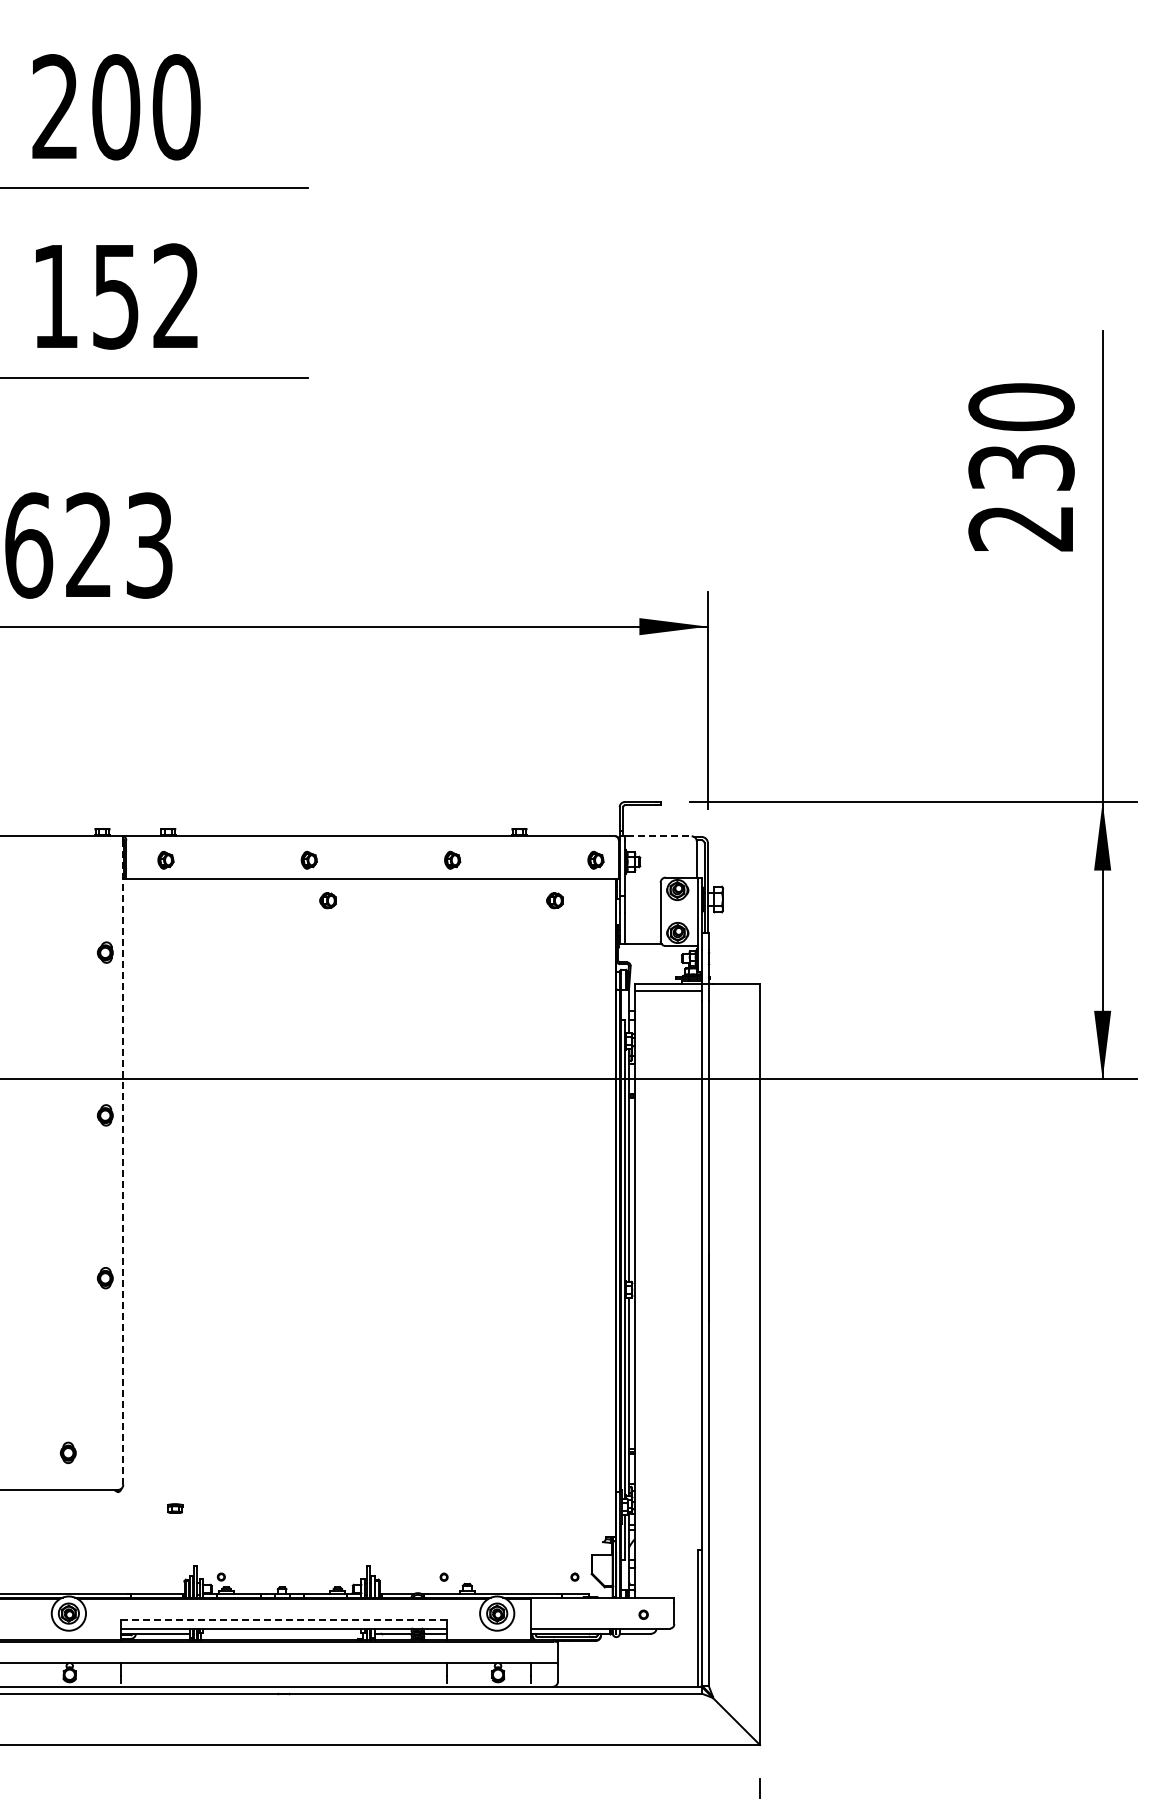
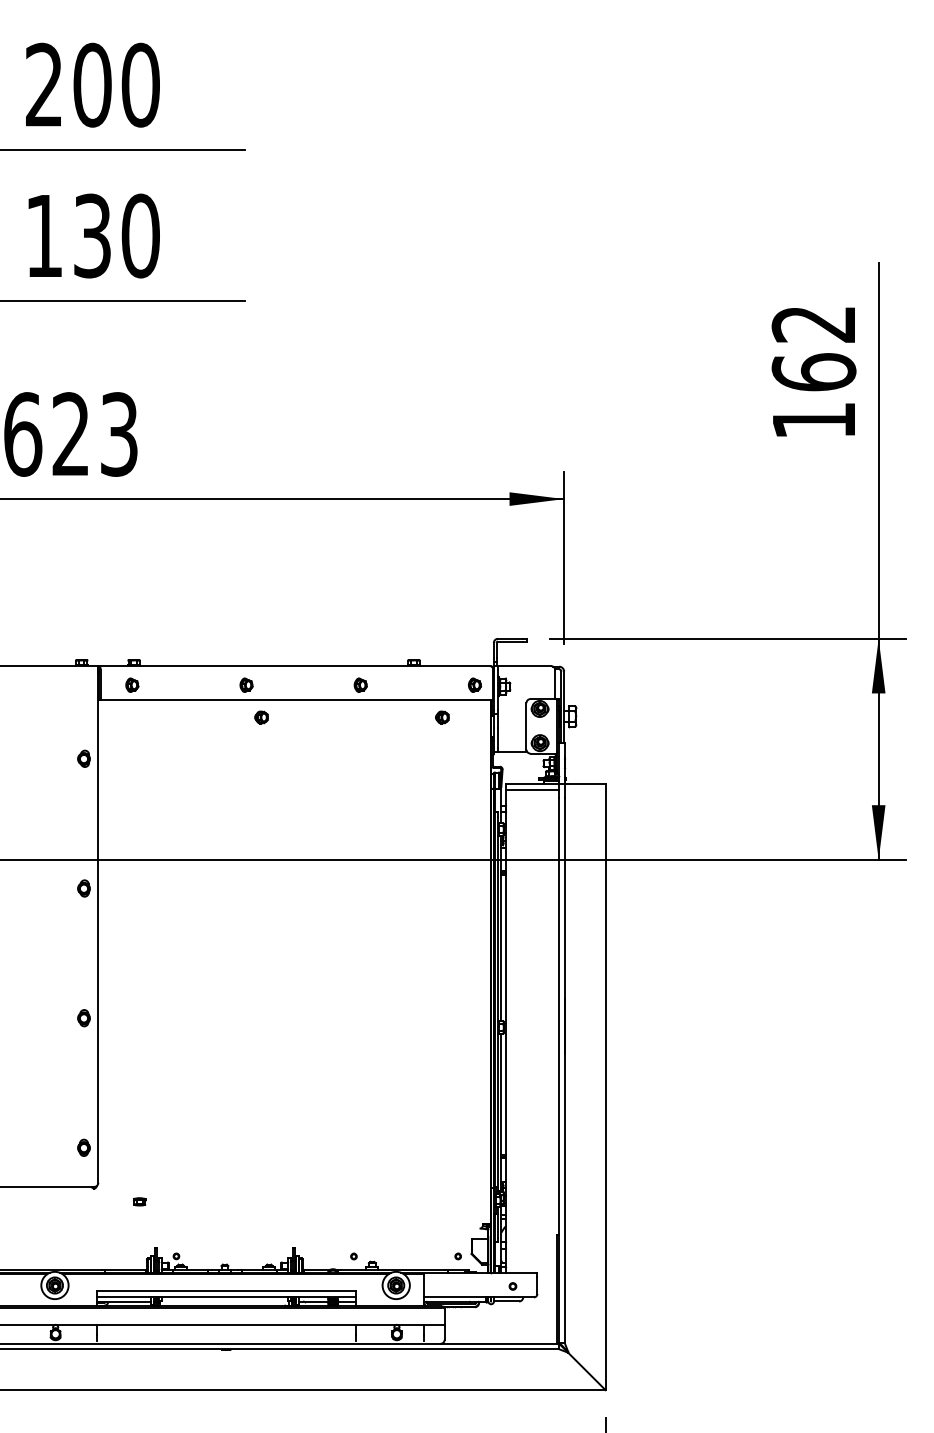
text: (146, 296) -> (116, 236), 152 -> 130
text: (1021, 467) -> (814, 372), 230 -> 162
line: (659, 836) -> (525, 666), dashed -> solid
line: (123, 1162) -> (98, 926), dashed -> solid
part: (68, 1452) -> (84, 1147), moved
line: (283, 1619) -> (225, 1290), dashed -> solid

